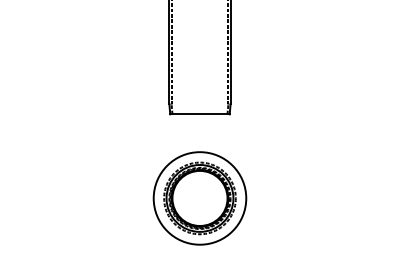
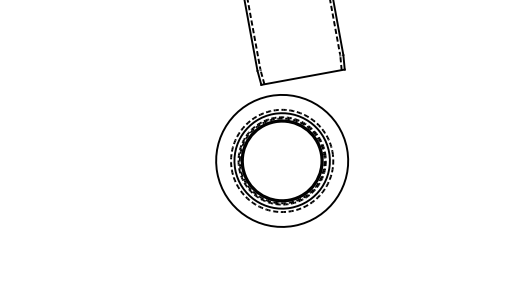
part: (199, 198) -> (281, 161), moved

